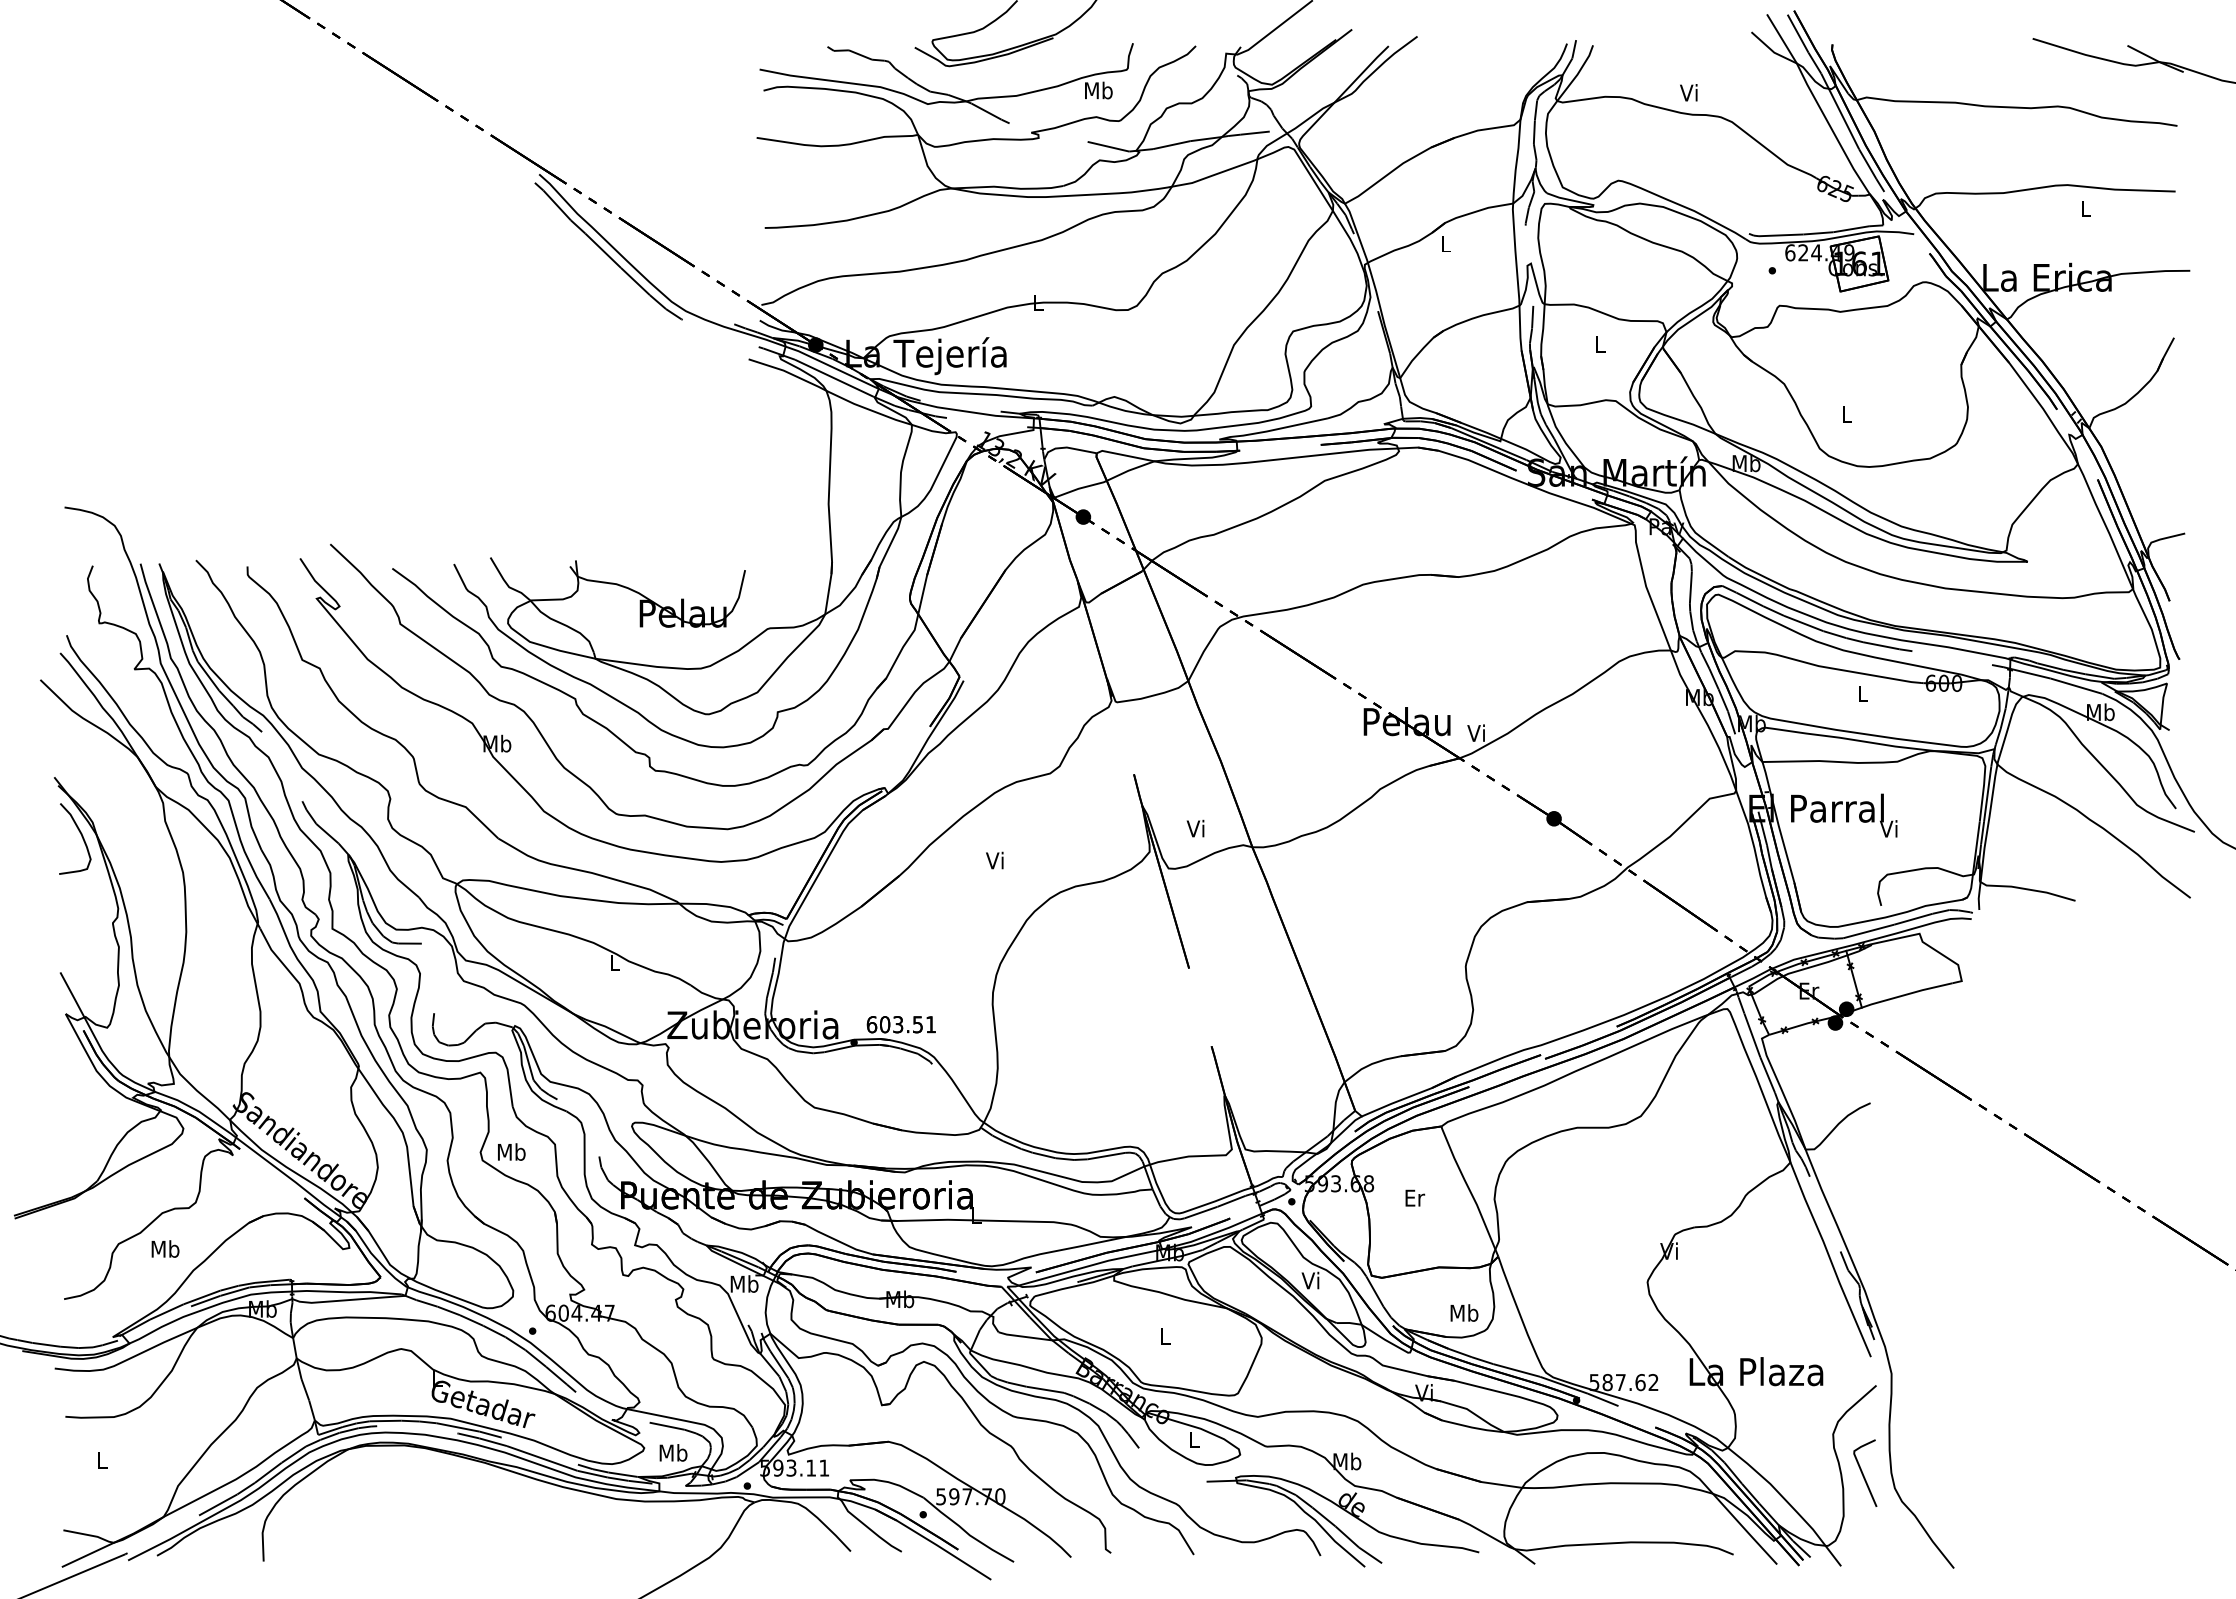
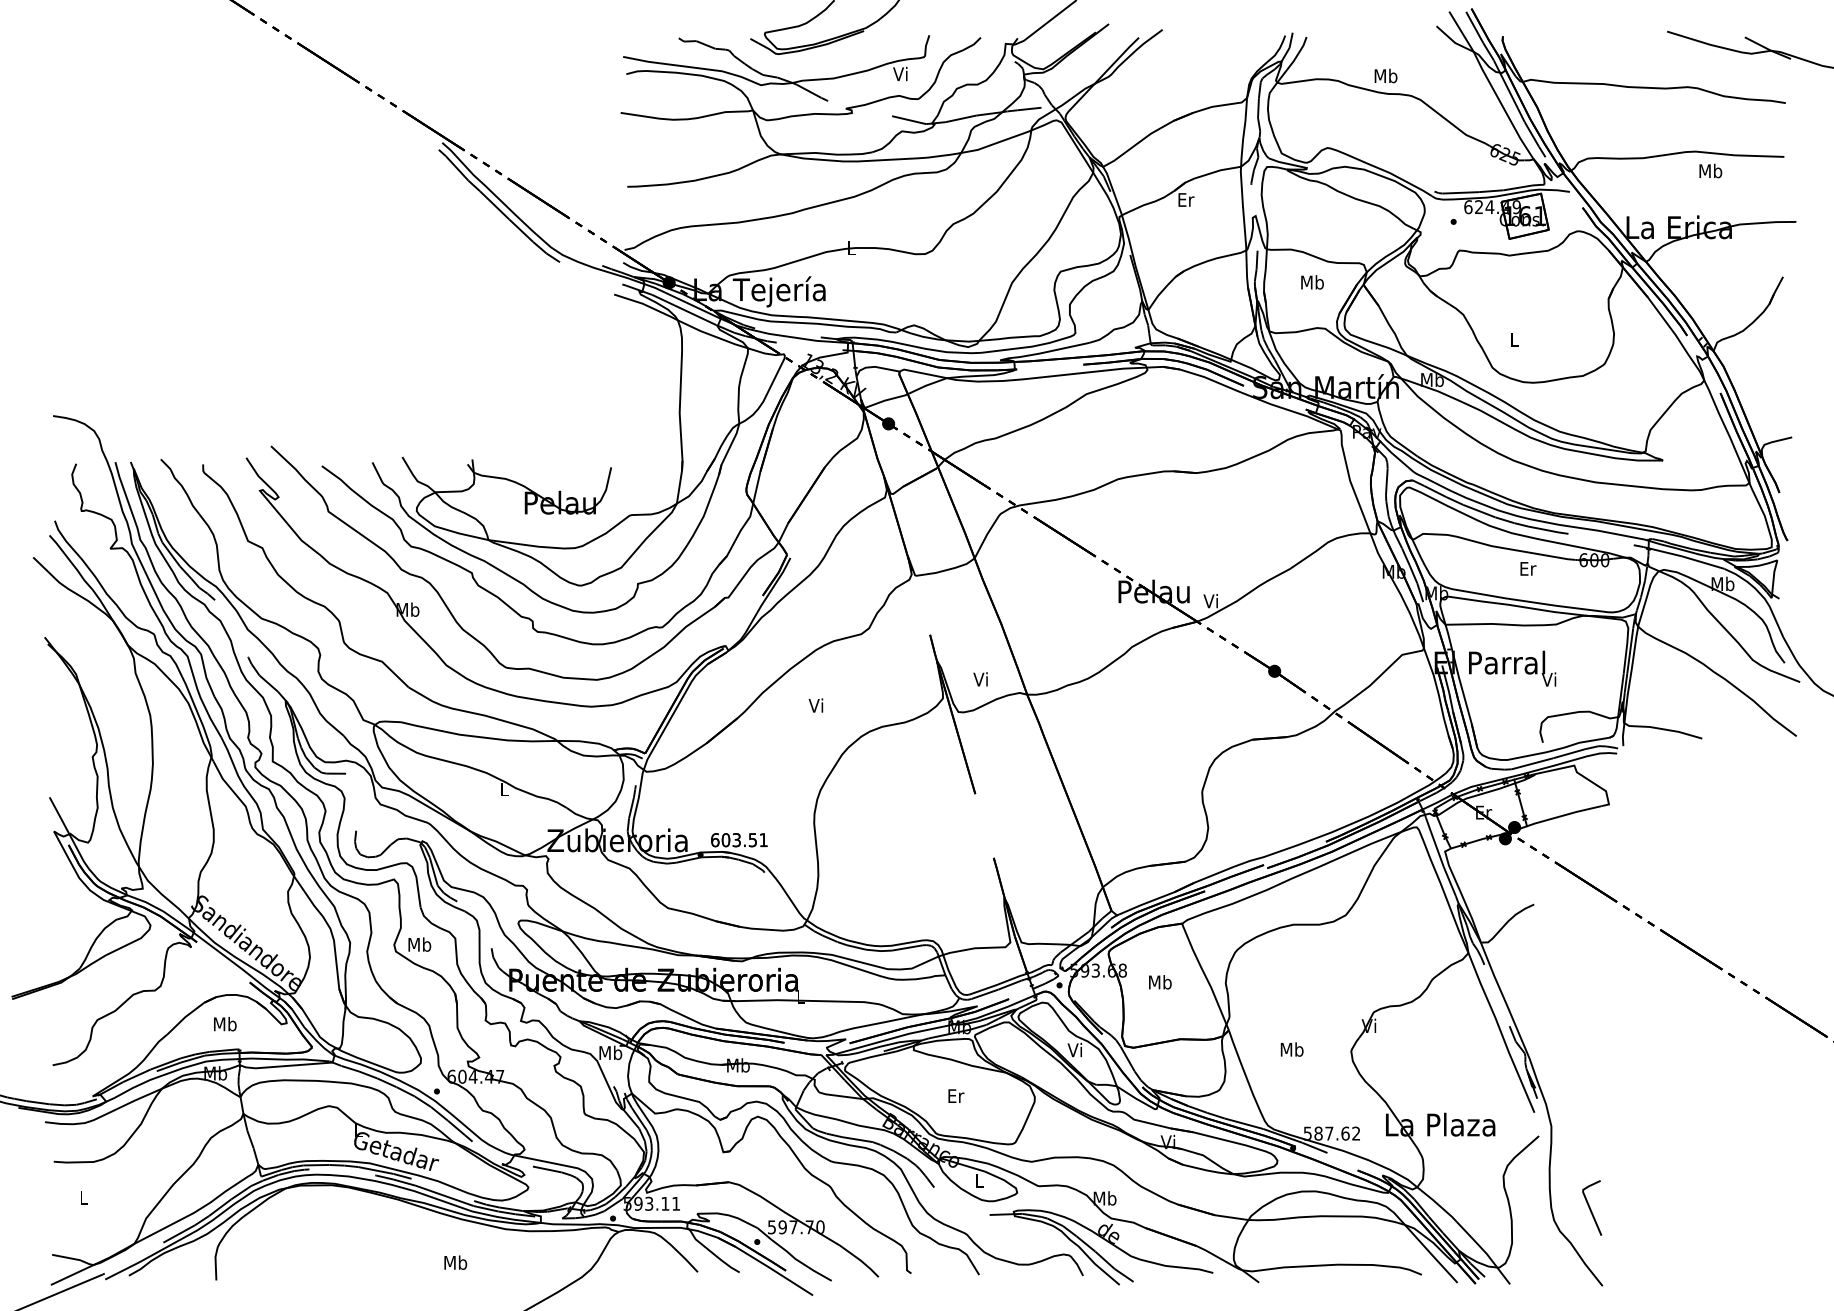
text: (1098, 90) -> (901, 74), Mb -> Vi
text: (1689, 92) -> (1385, 75), Vi -> Mb
text: (2085, 208) -> (1710, 170), L -> Mb
text: (1446, 243) -> (1186, 199), L -> Er
text: (1600, 344) -> (1312, 282), L -> Mb
text: (1863, 693) -> (1528, 568), L -> Er
curve: (81, 836) -> (66, 685), removed
text: (1414, 1197) -> (1160, 981), Er -> Mb
text: (165, 1248) -> (225, 1023), moved
text: (1464, 1312) -> (1292, 1049), moved
text: (1165, 1336) -> (955, 1095), L -> Er
text: (673, 1452) -> (455, 1262), moved
curve: (1863, 1473) -> (1590, 1208), moved

